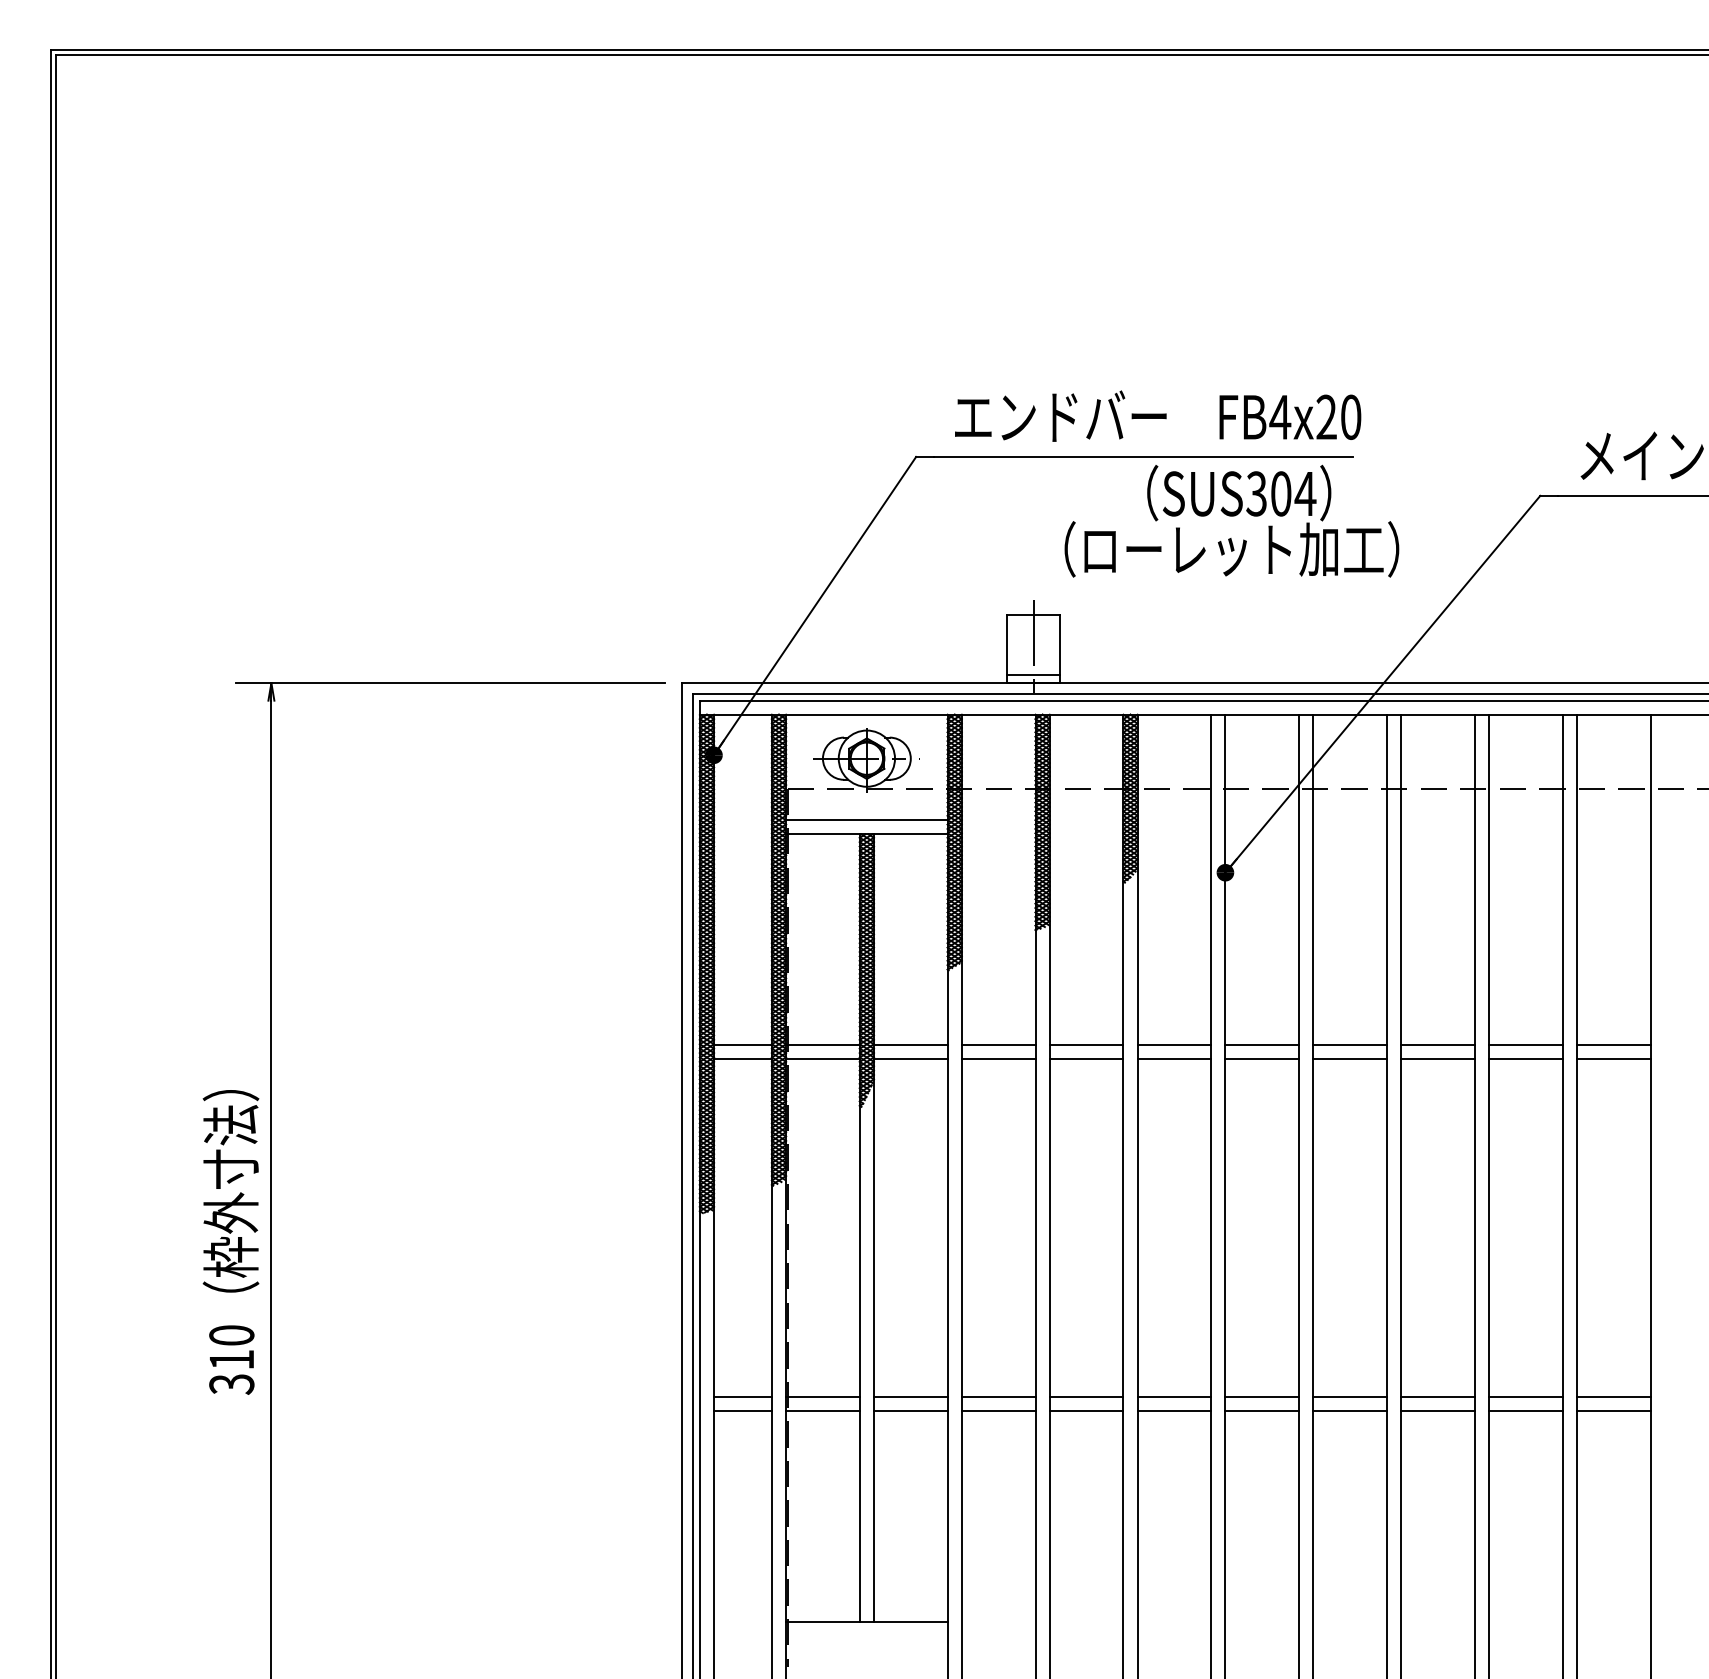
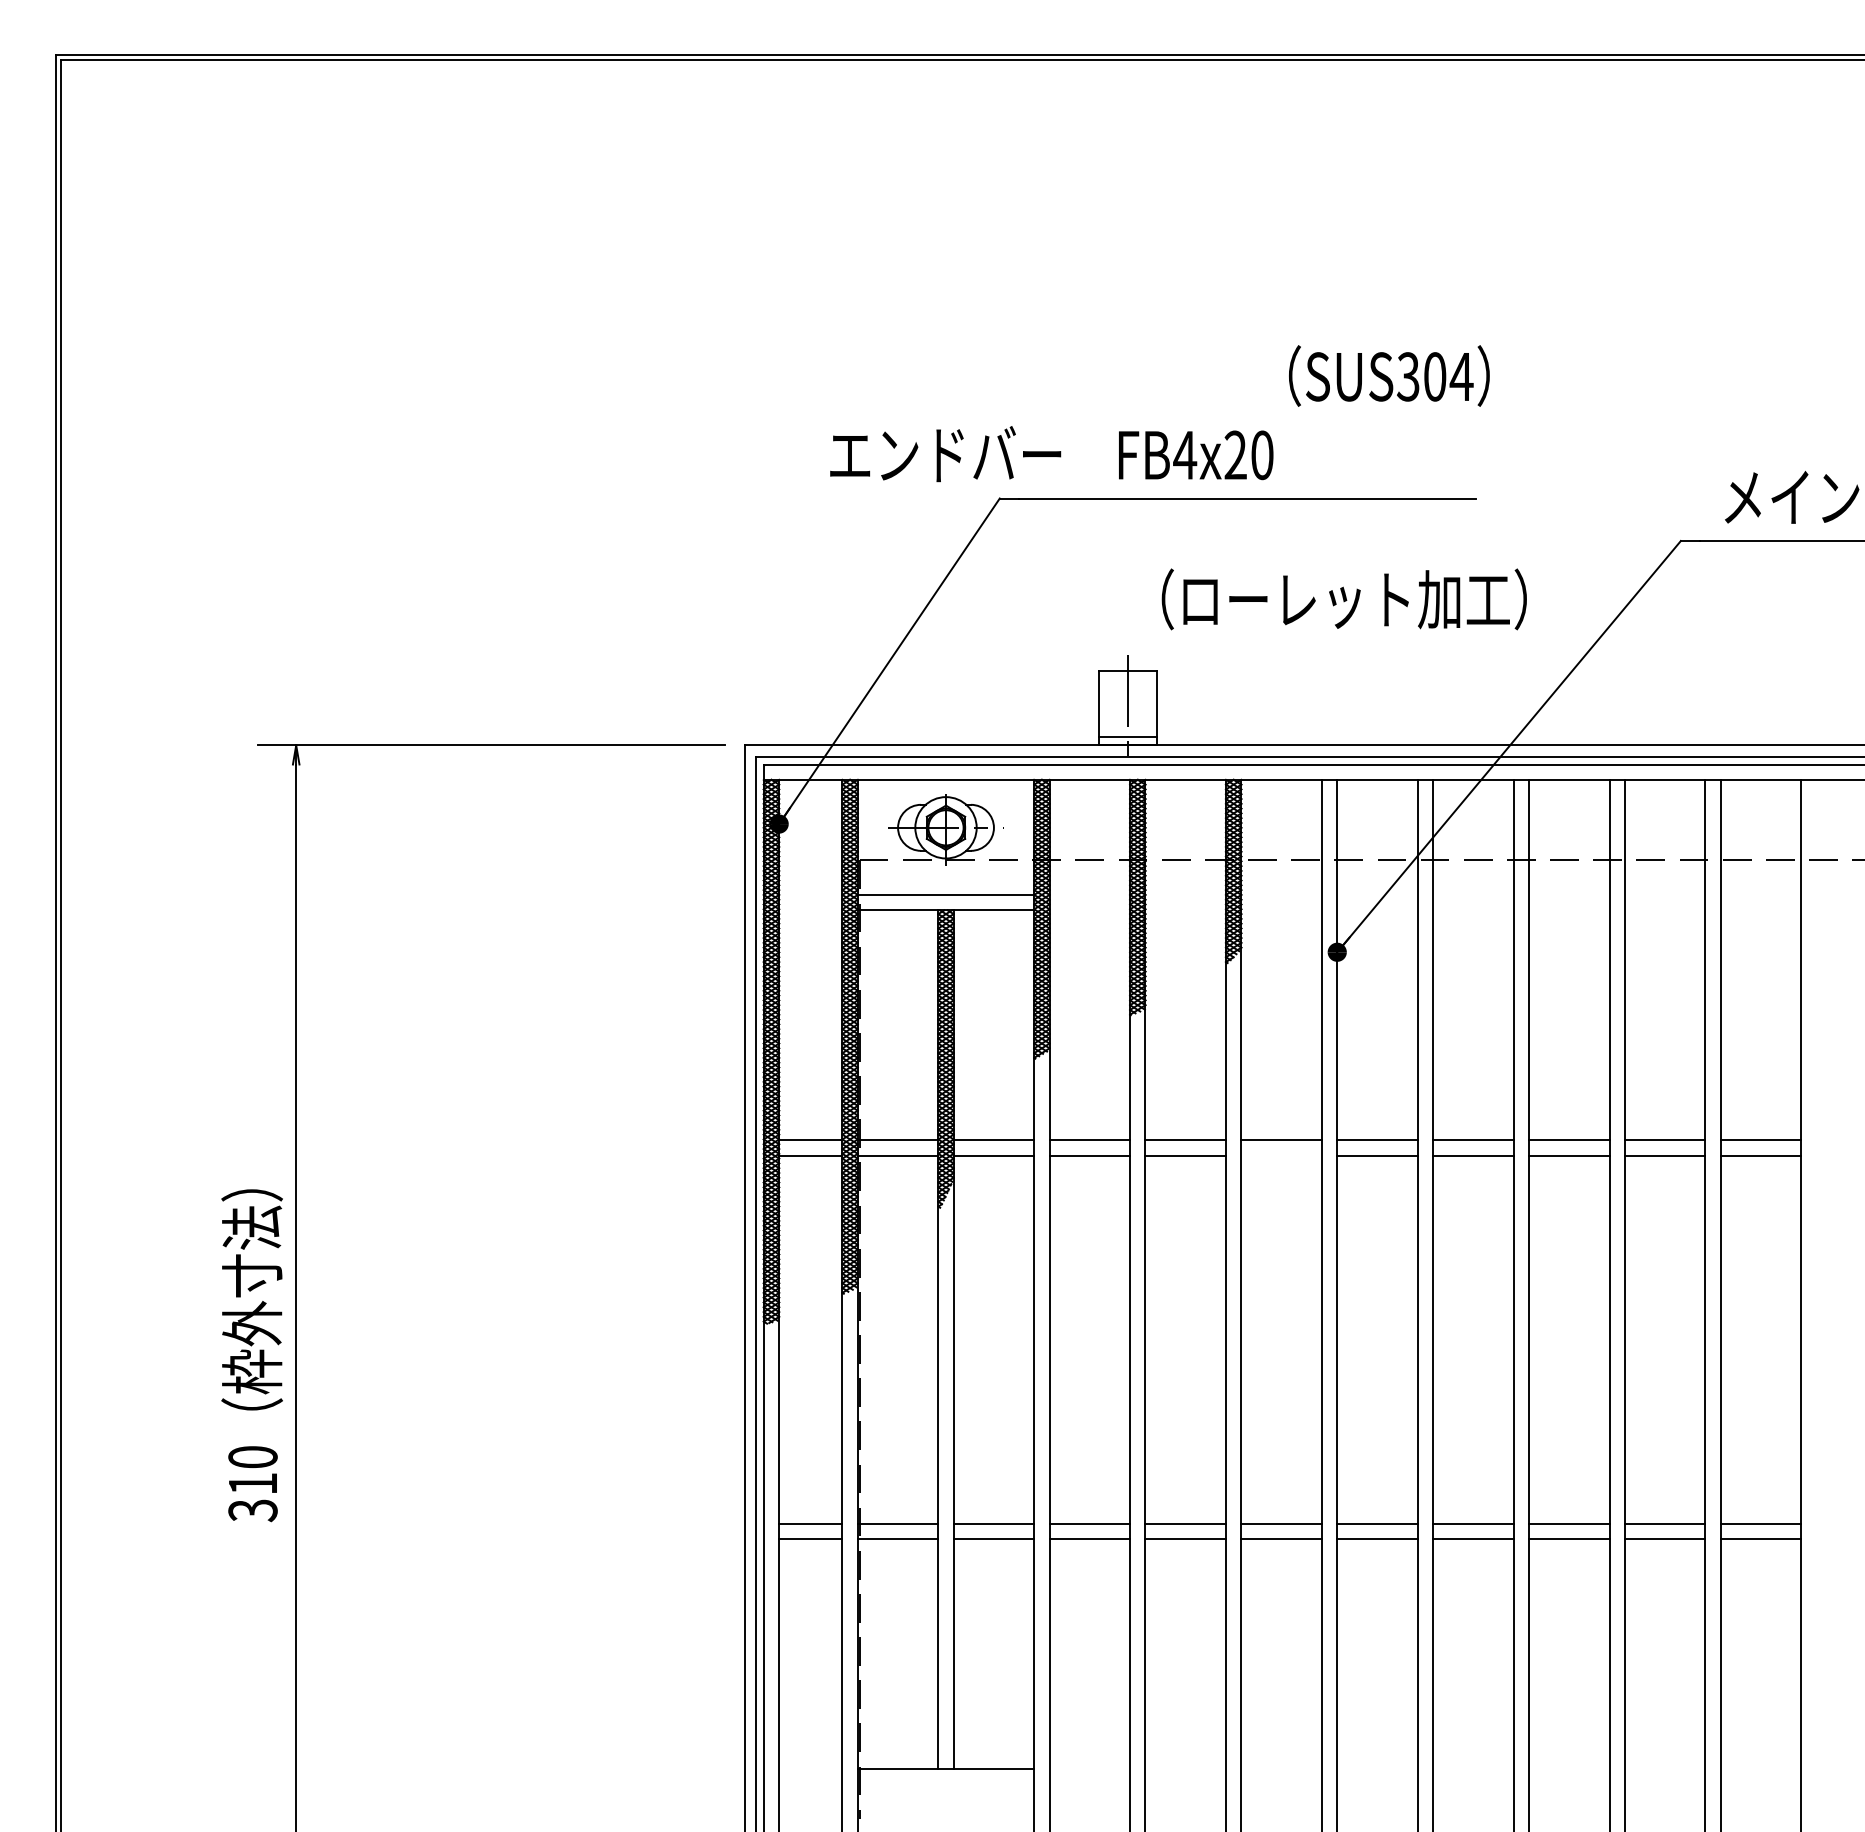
text: (1157, 416) -> (1051, 454), moved
text: (1239, 492) -> (1389, 375), moved
line: (1174, 1058) -> (1281, 1155), removed

